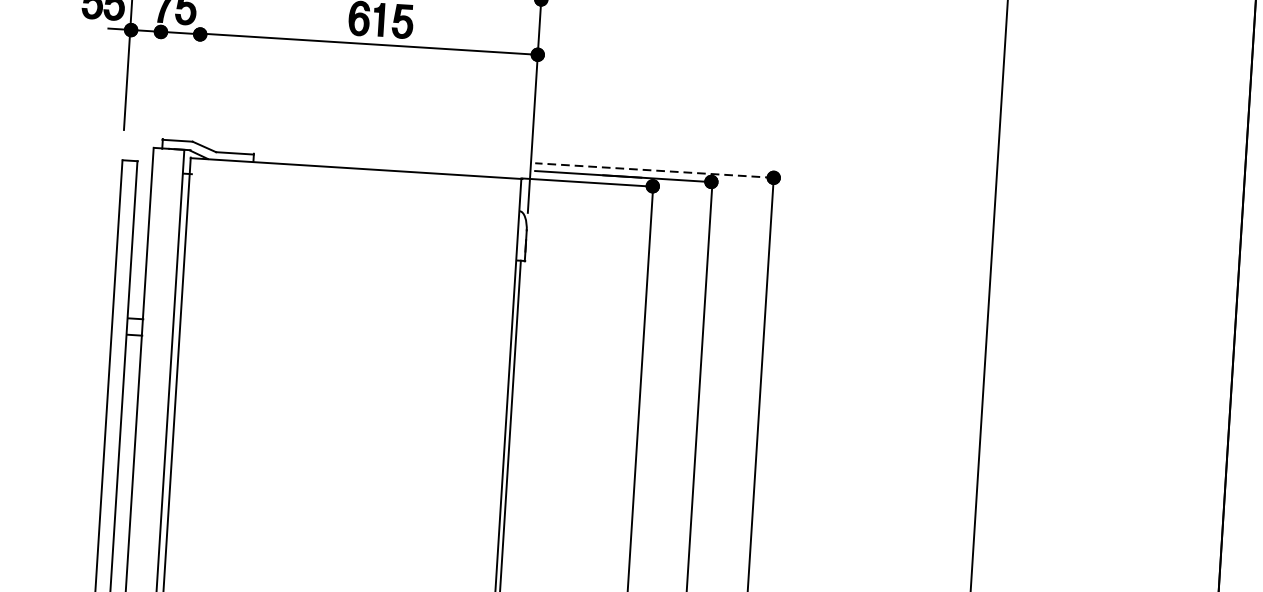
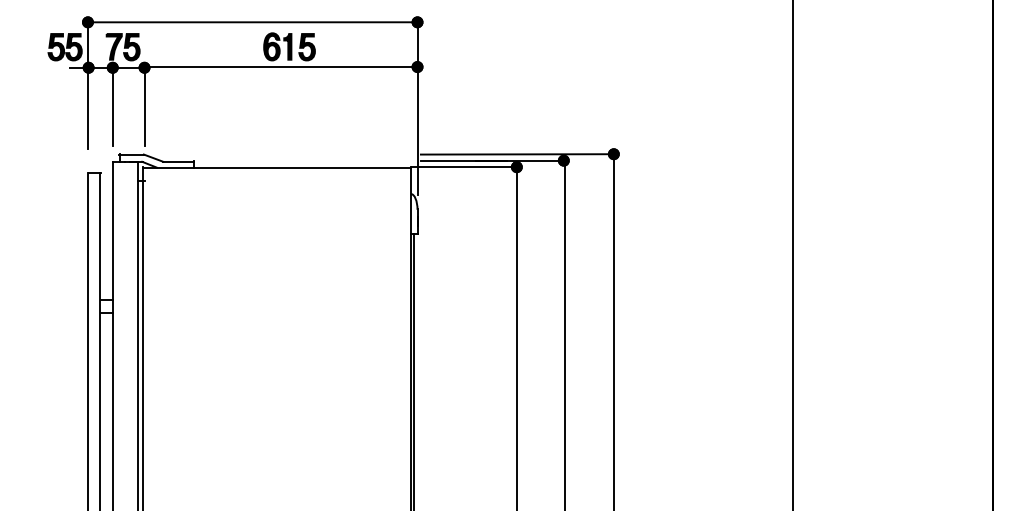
line: (157, 79) -> (112, 106), added
line: (197, 82) -> (144, 106), added
line: (653, 170) -> (516, 154), dashed -> solid

